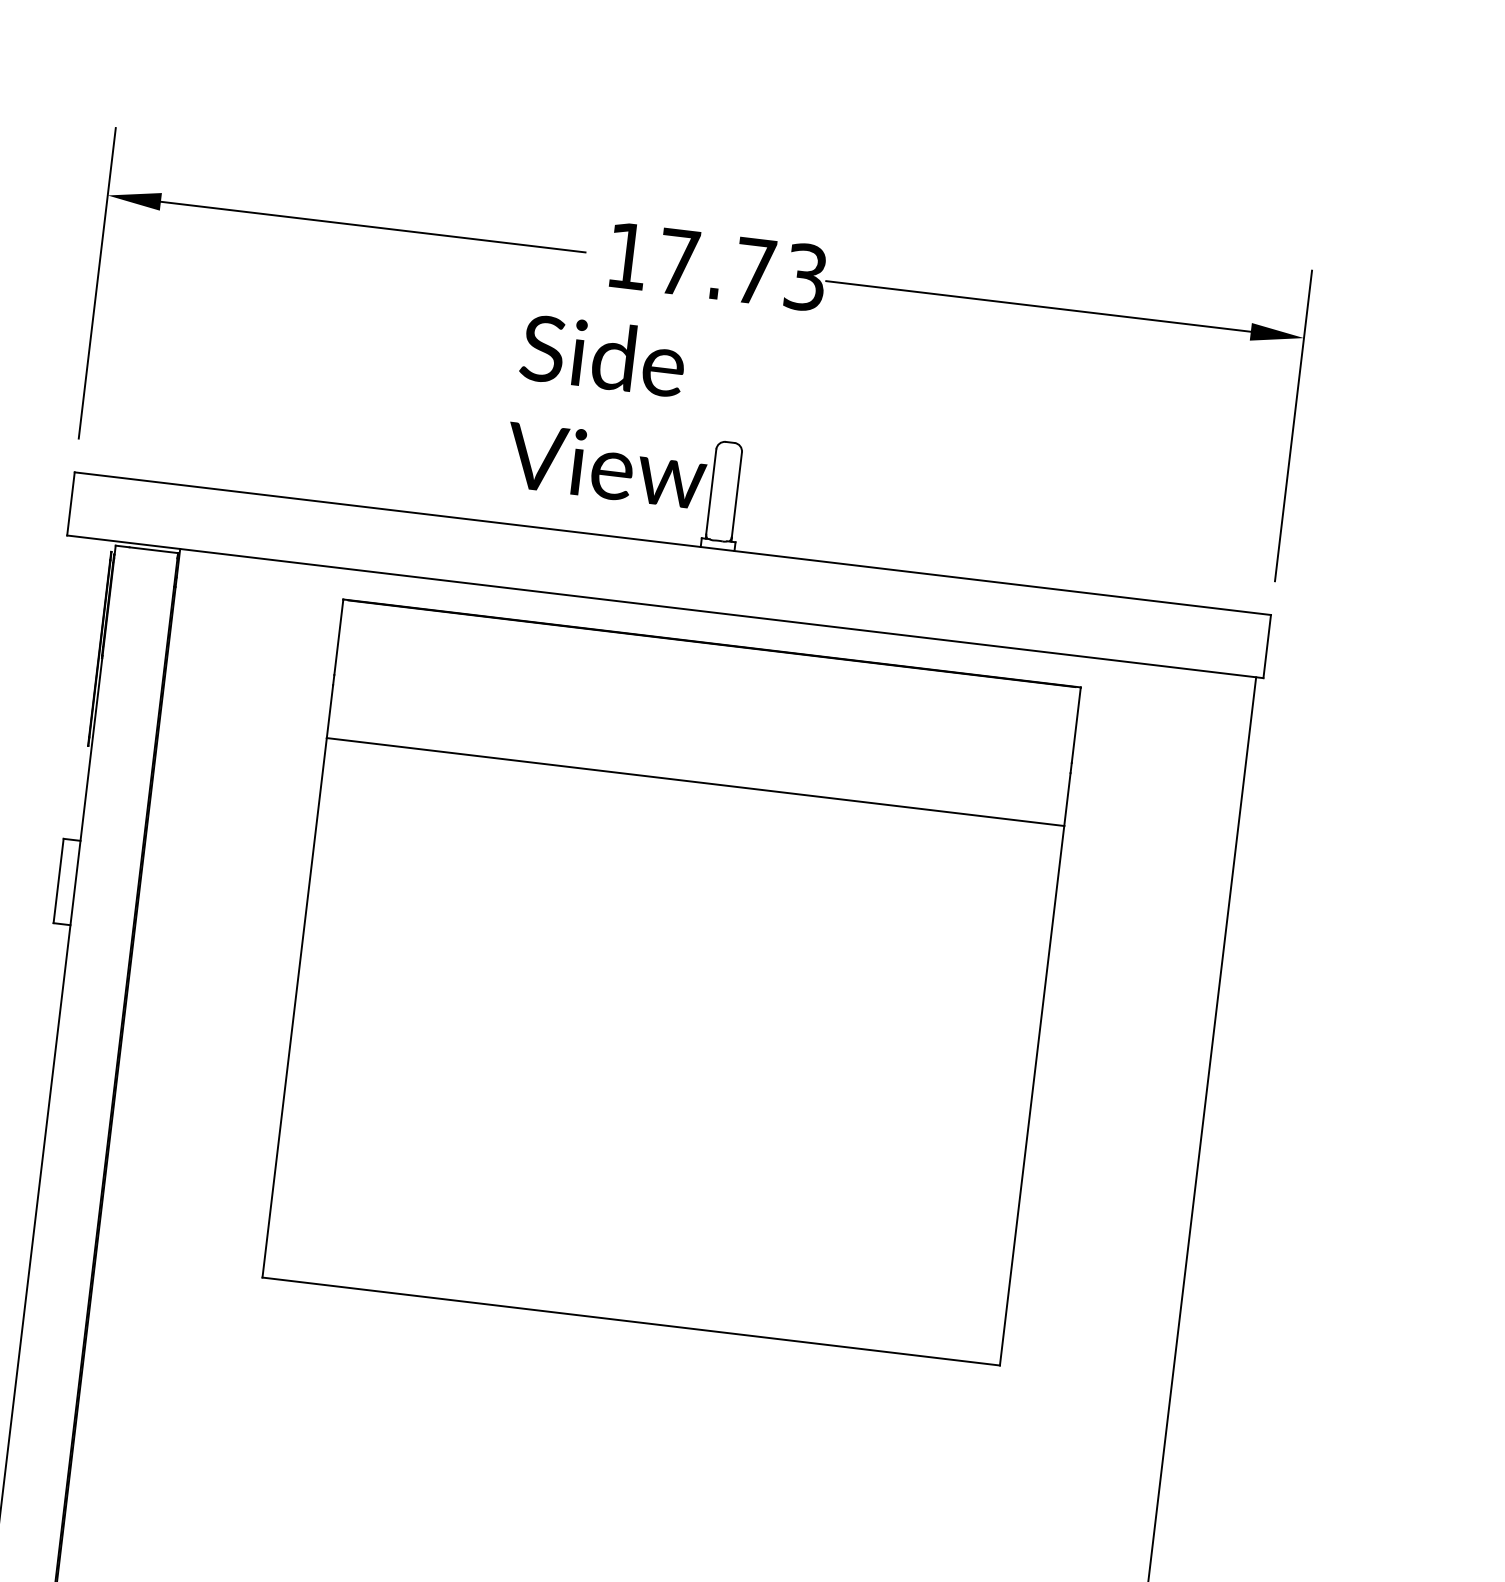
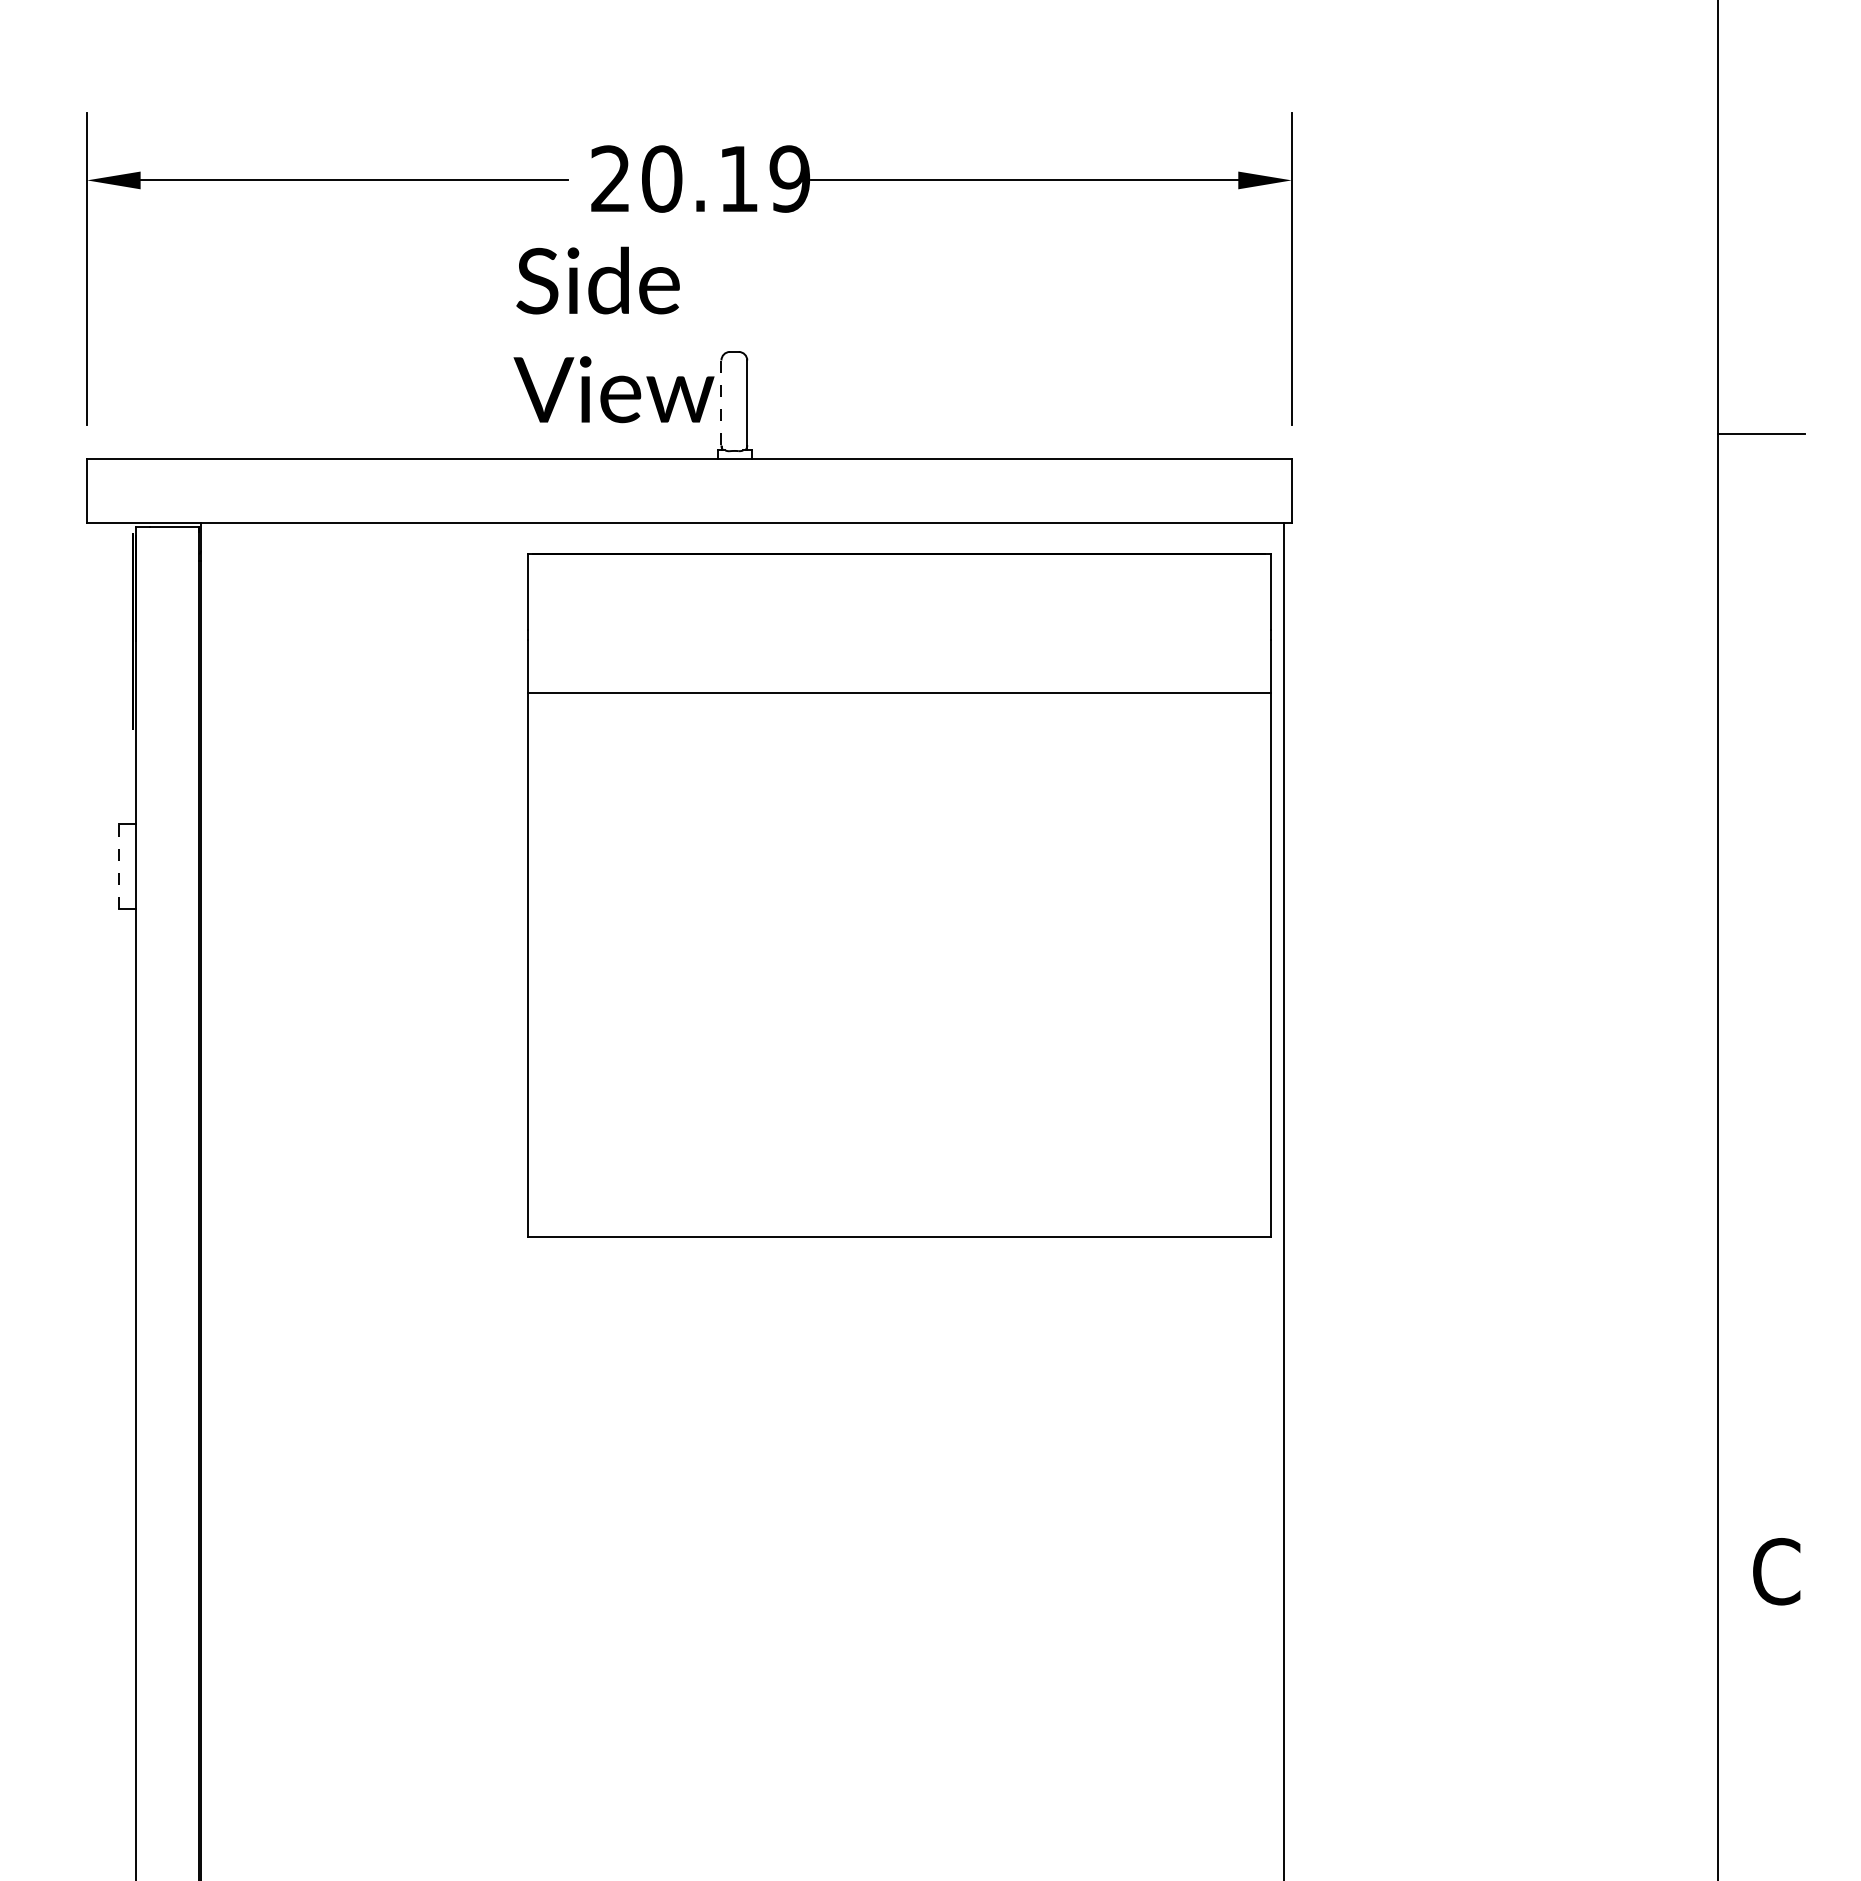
text: (717, 266) -> (700, 178), 17.73 -> 20.19
line: (711, 491) -> (721, 402), solid -> dashed
line: (58, 880) -> (119, 866), solid -> dashed
part: (671, 982) -> (899, 895), moved

